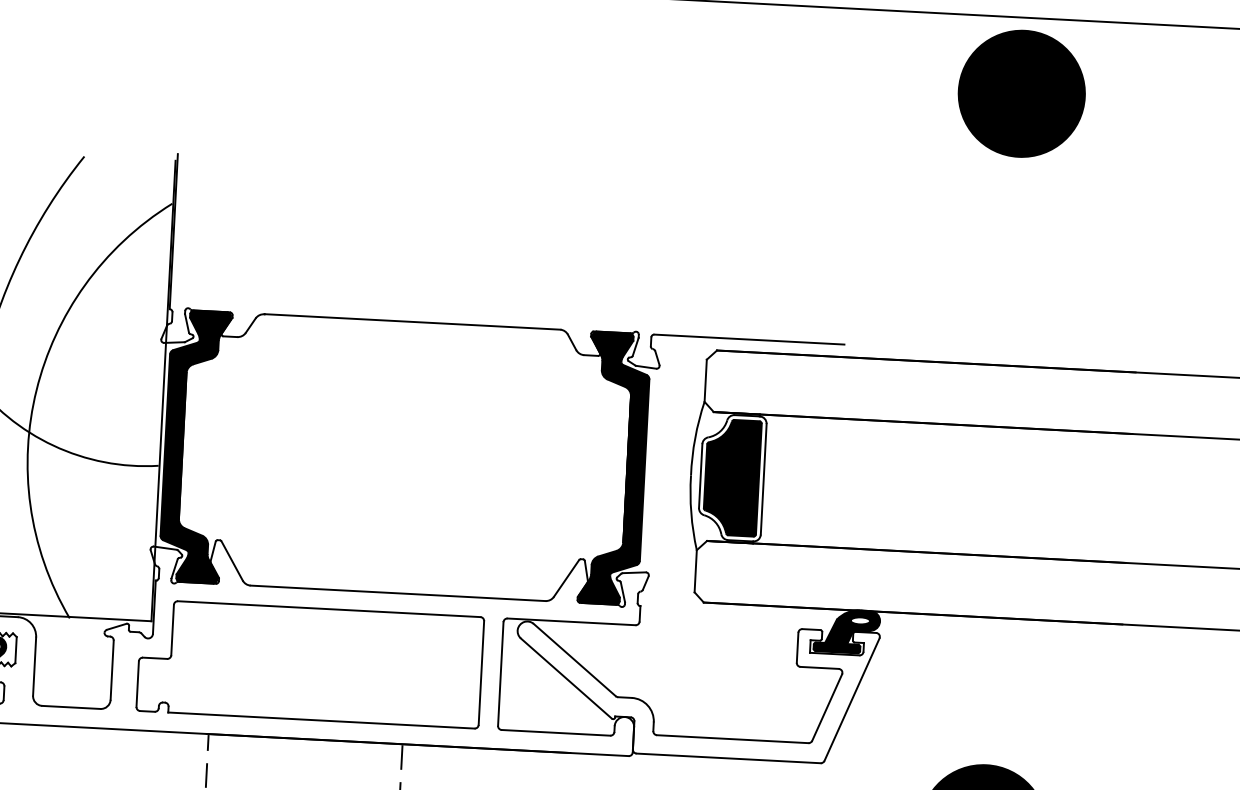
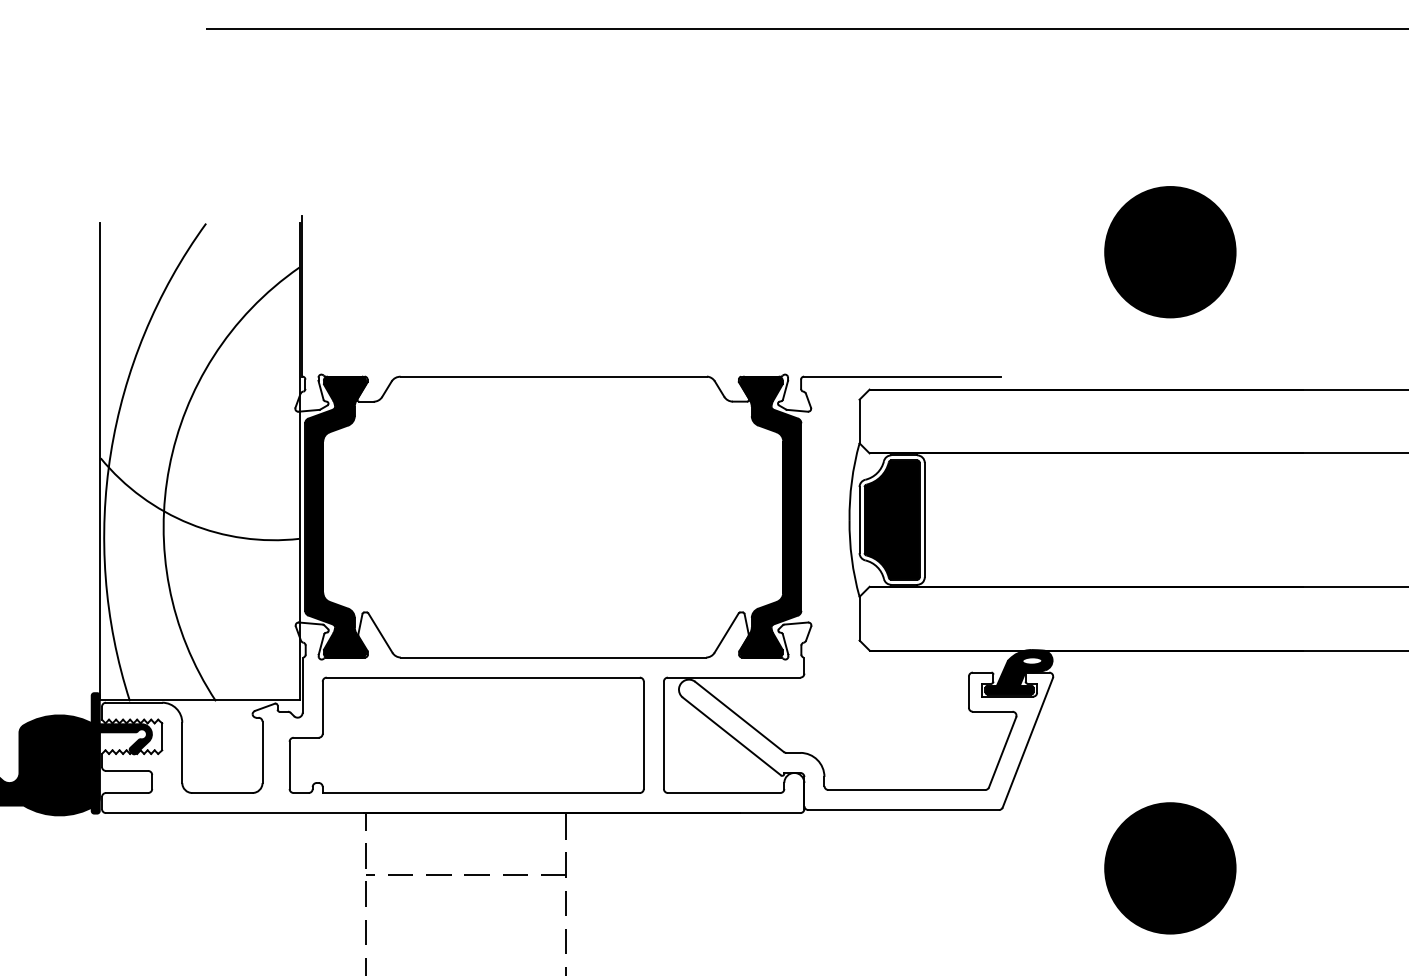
part: (1021, 94) -> (1170, 252), moved

